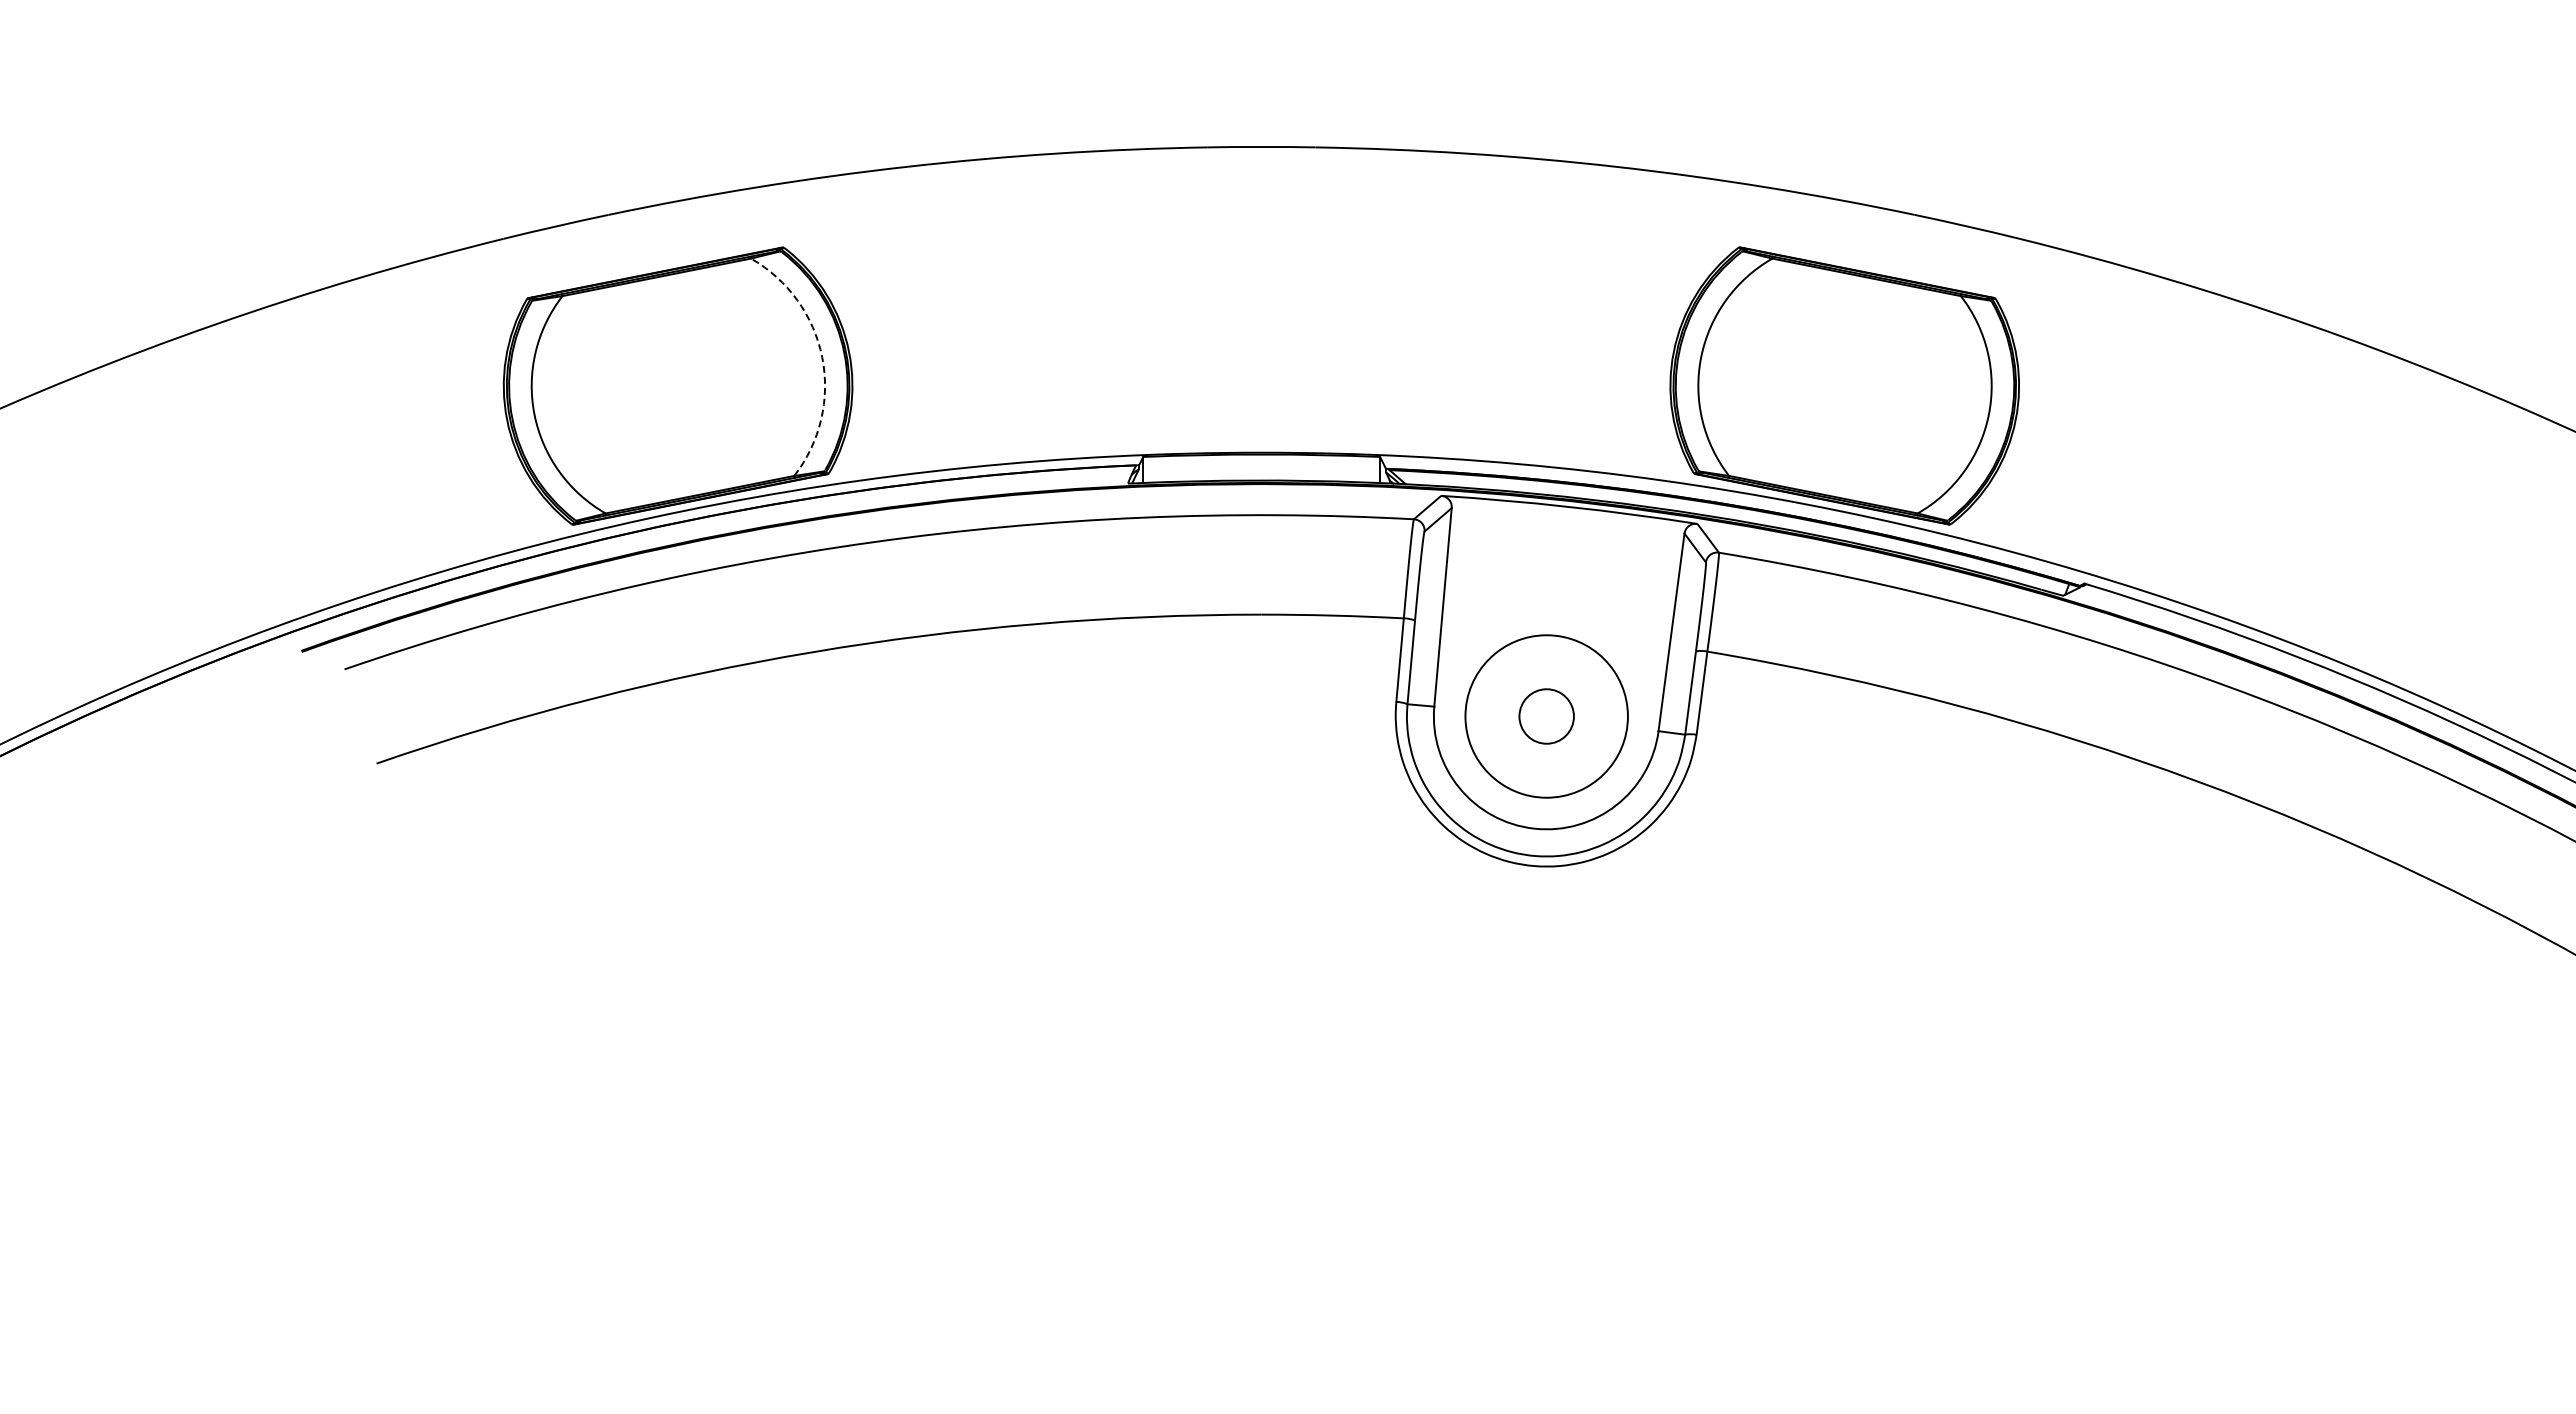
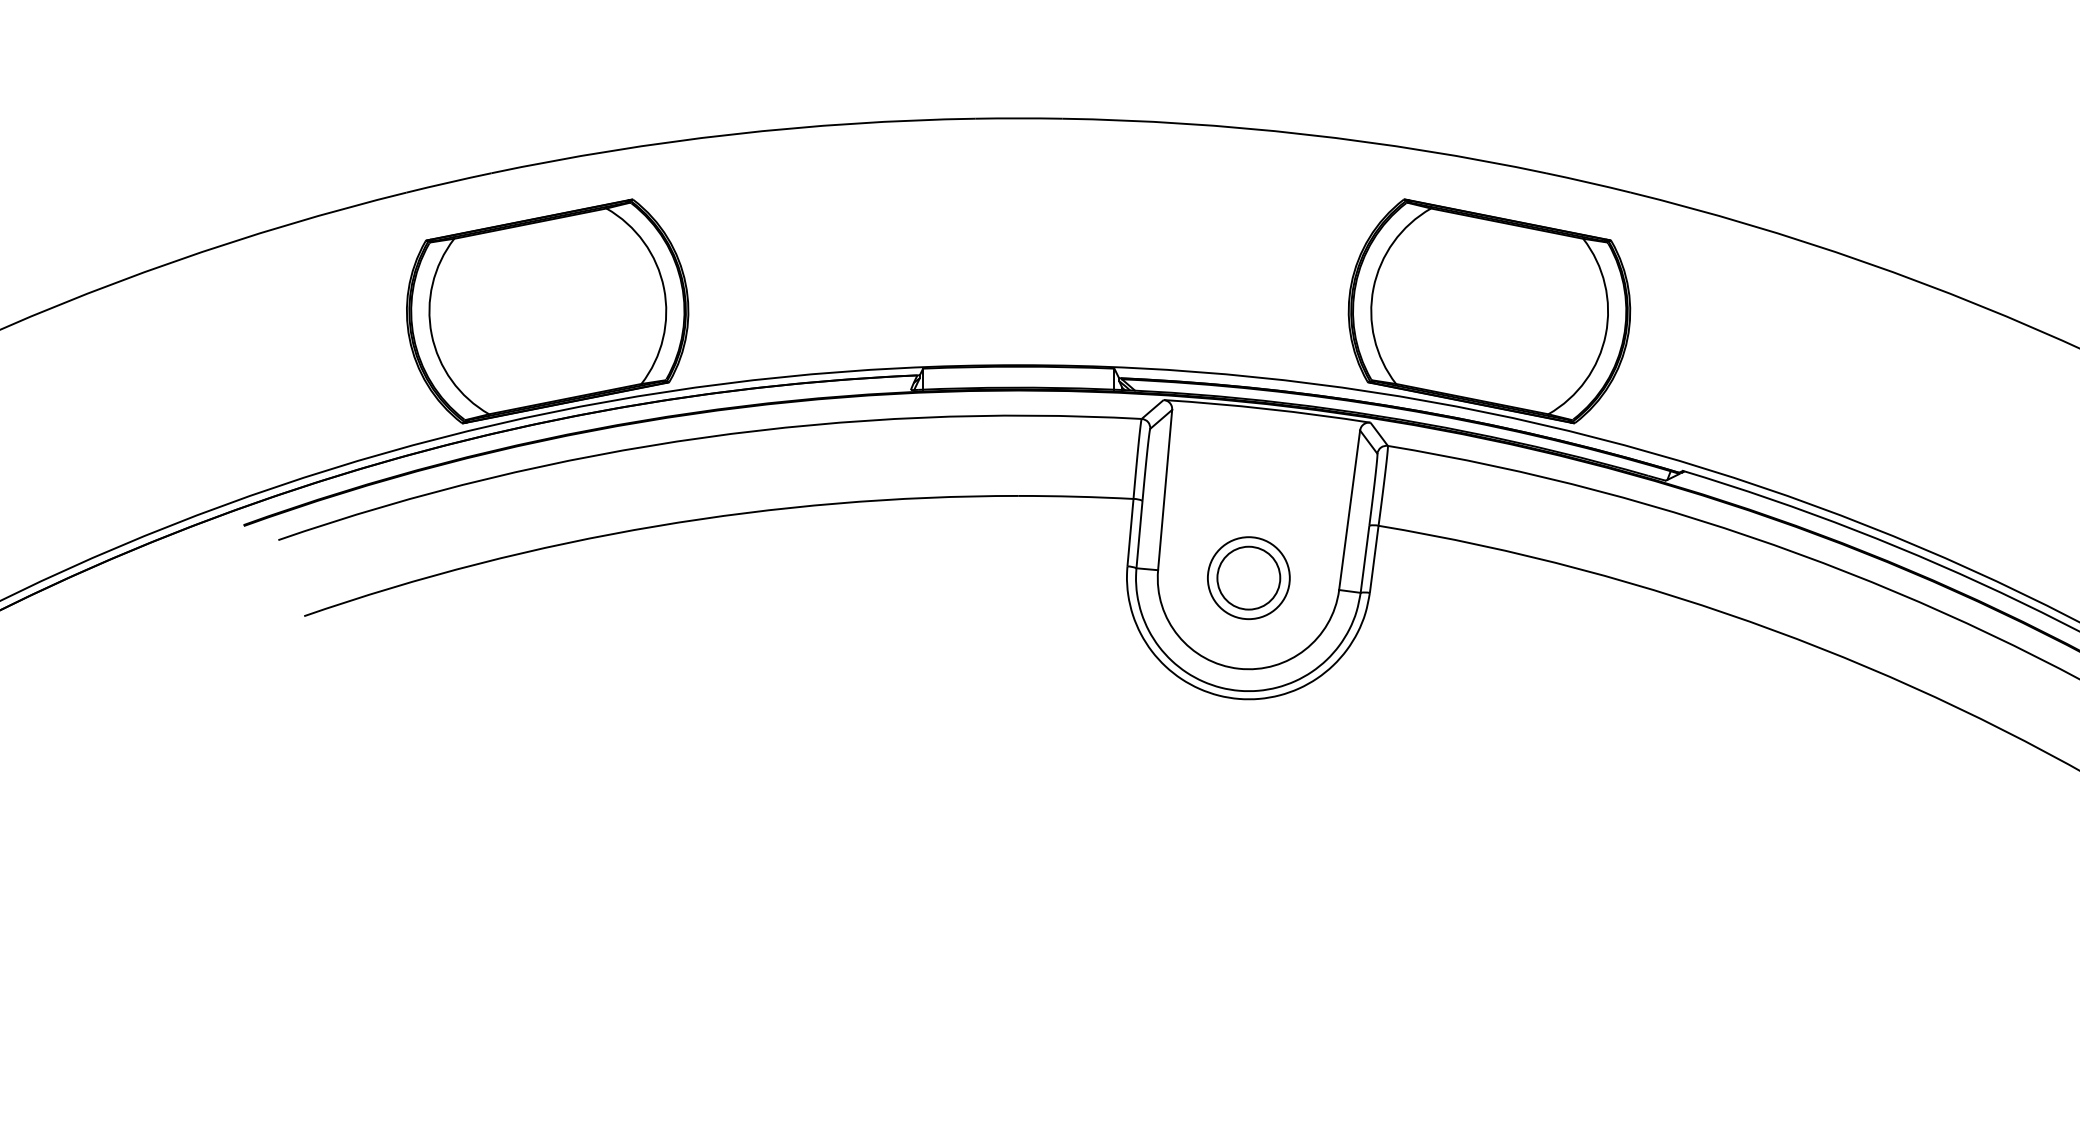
arc: (822, 357) -> (664, 288), dashed -> solid
circle: (1546, 716) -> (1248, 578), size x0.62
circle: (1546, 716) -> (1248, 578), size x1.43

